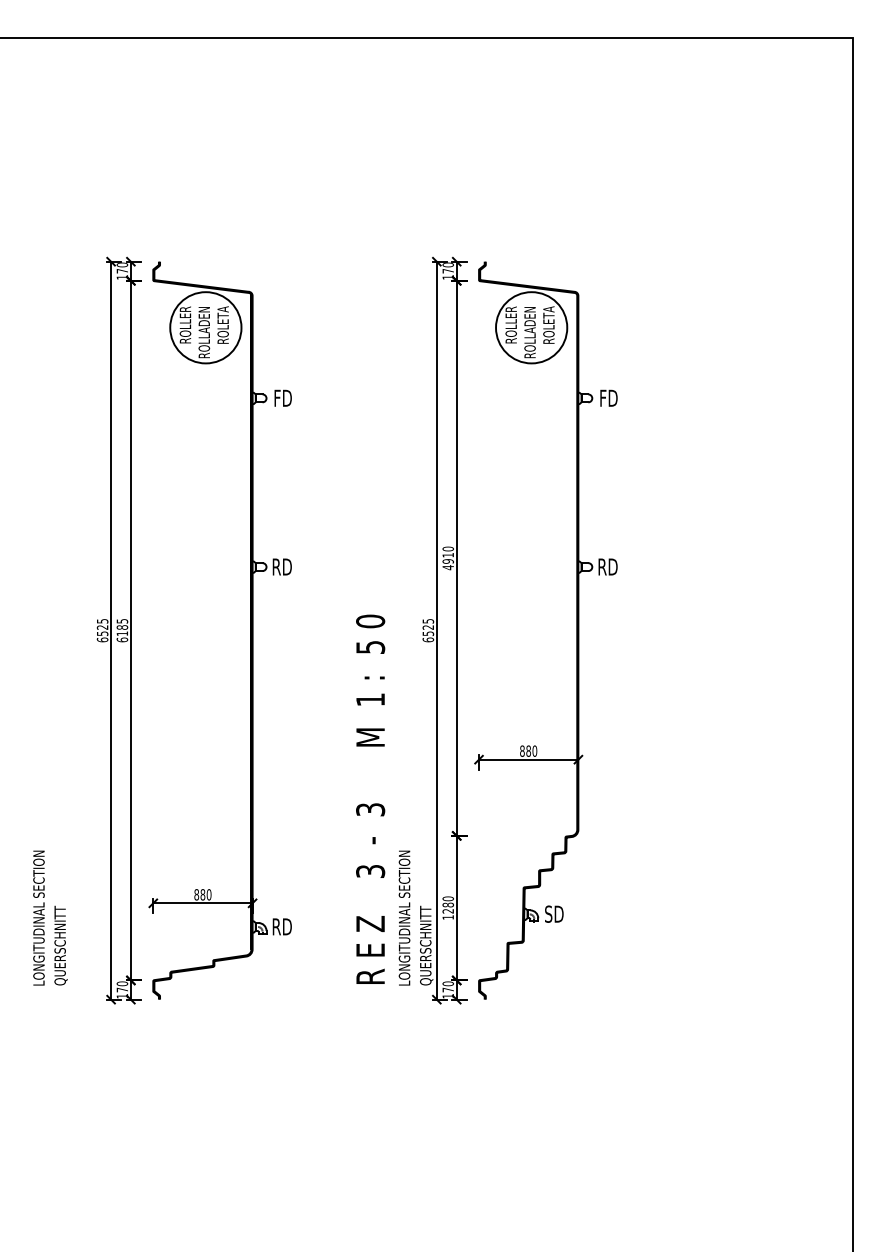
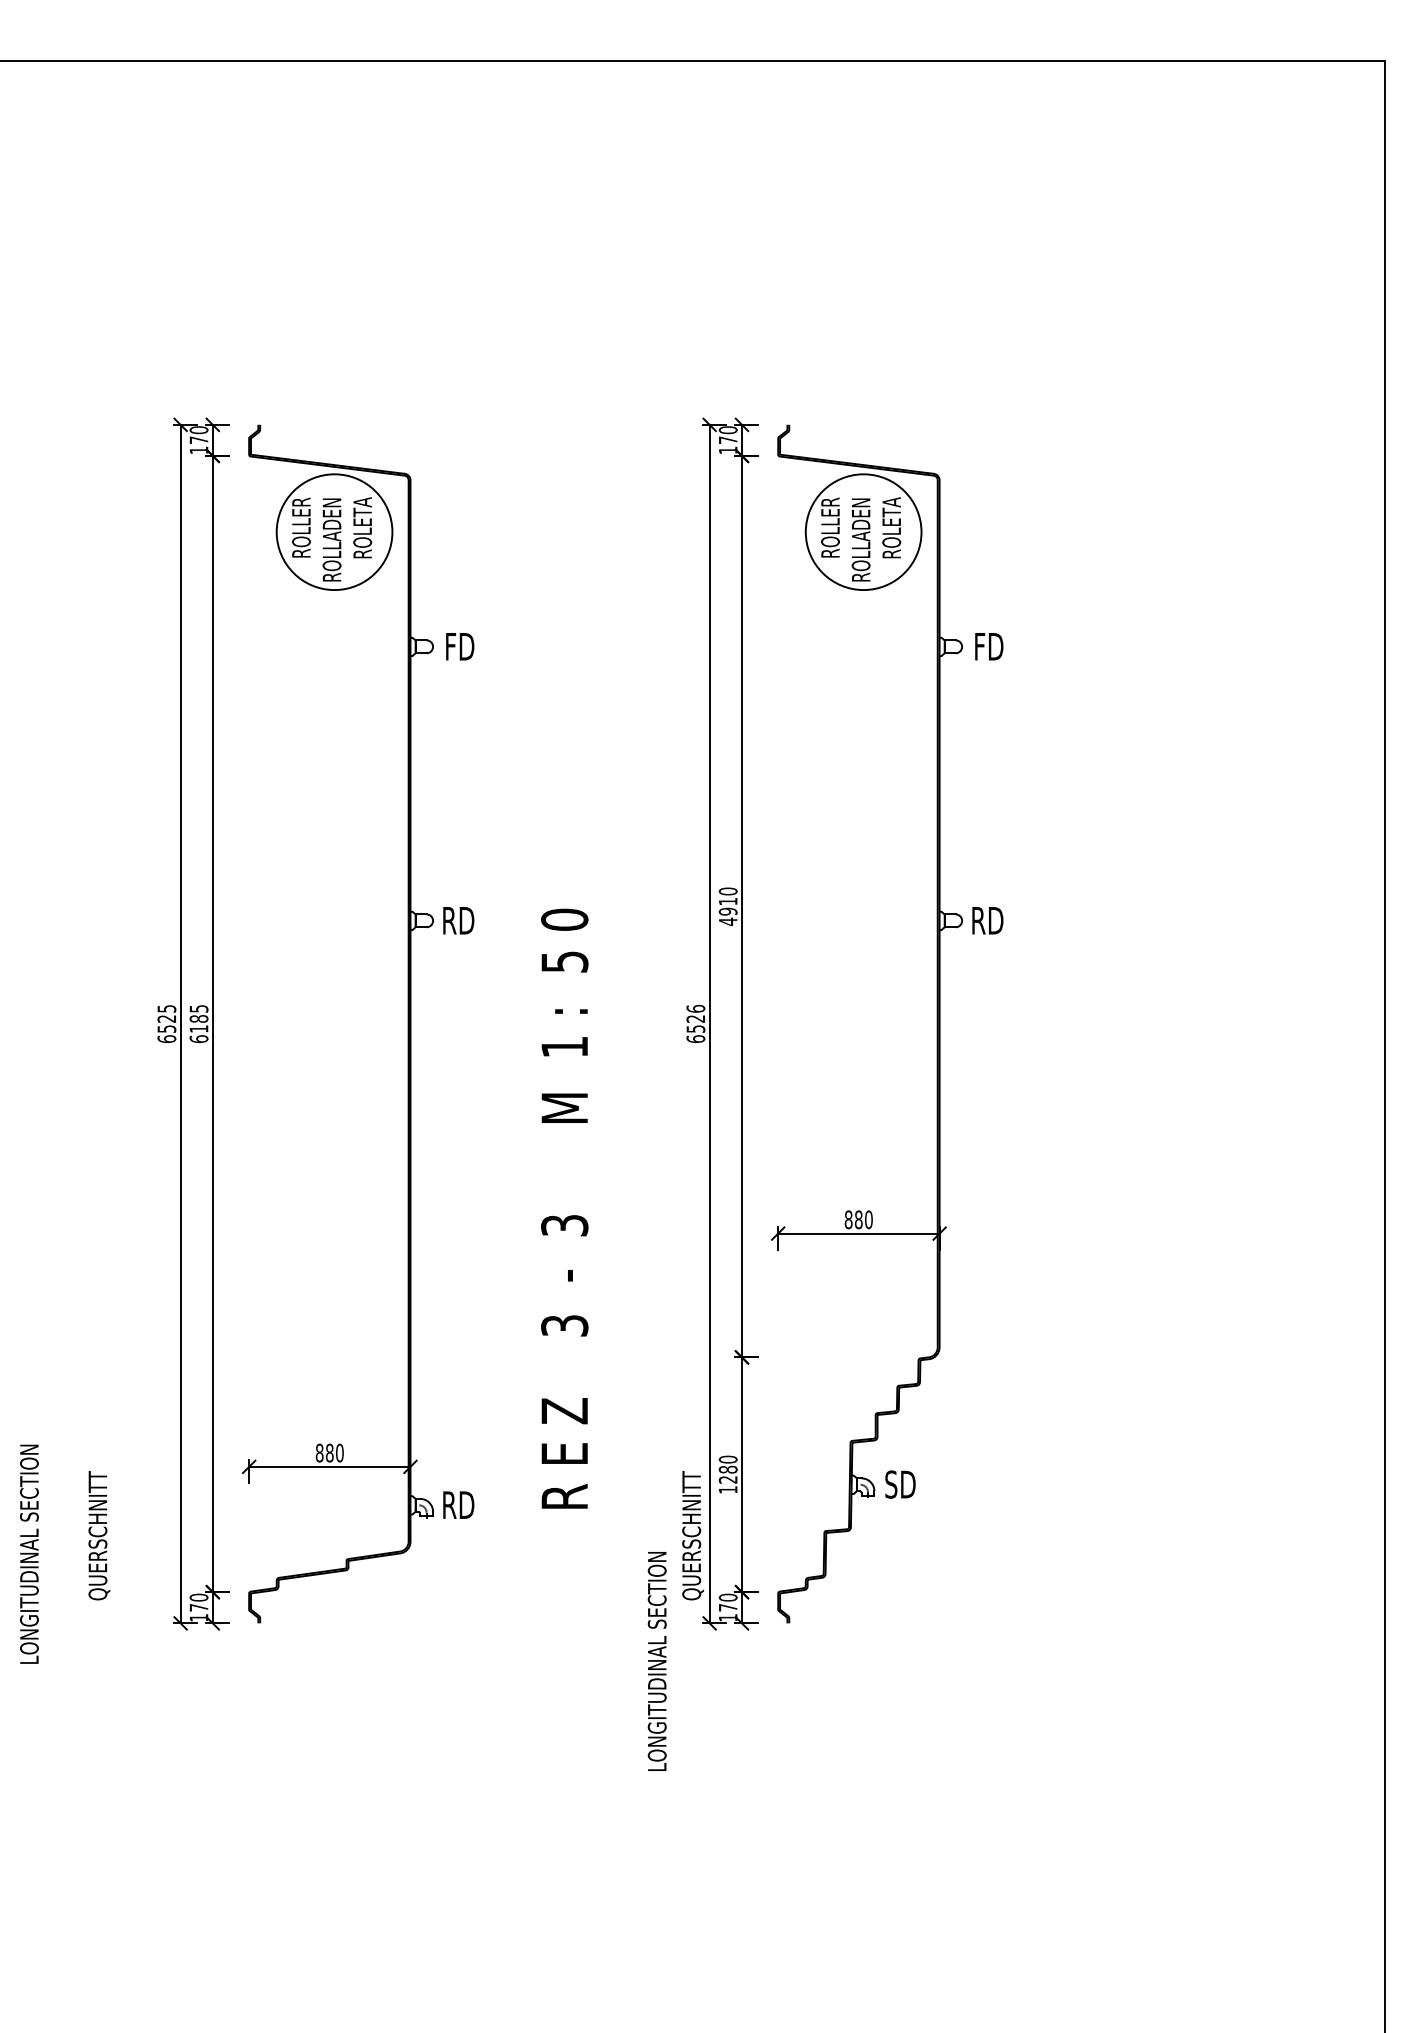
text: (428, 620) -> (696, 1007), 6525 -> 6526
text: (370, 798) -> (564, 1207), moved
text: (38, 917) -> (28, 1553), moved
text: (404, 917) -> (657, 1660), moved

